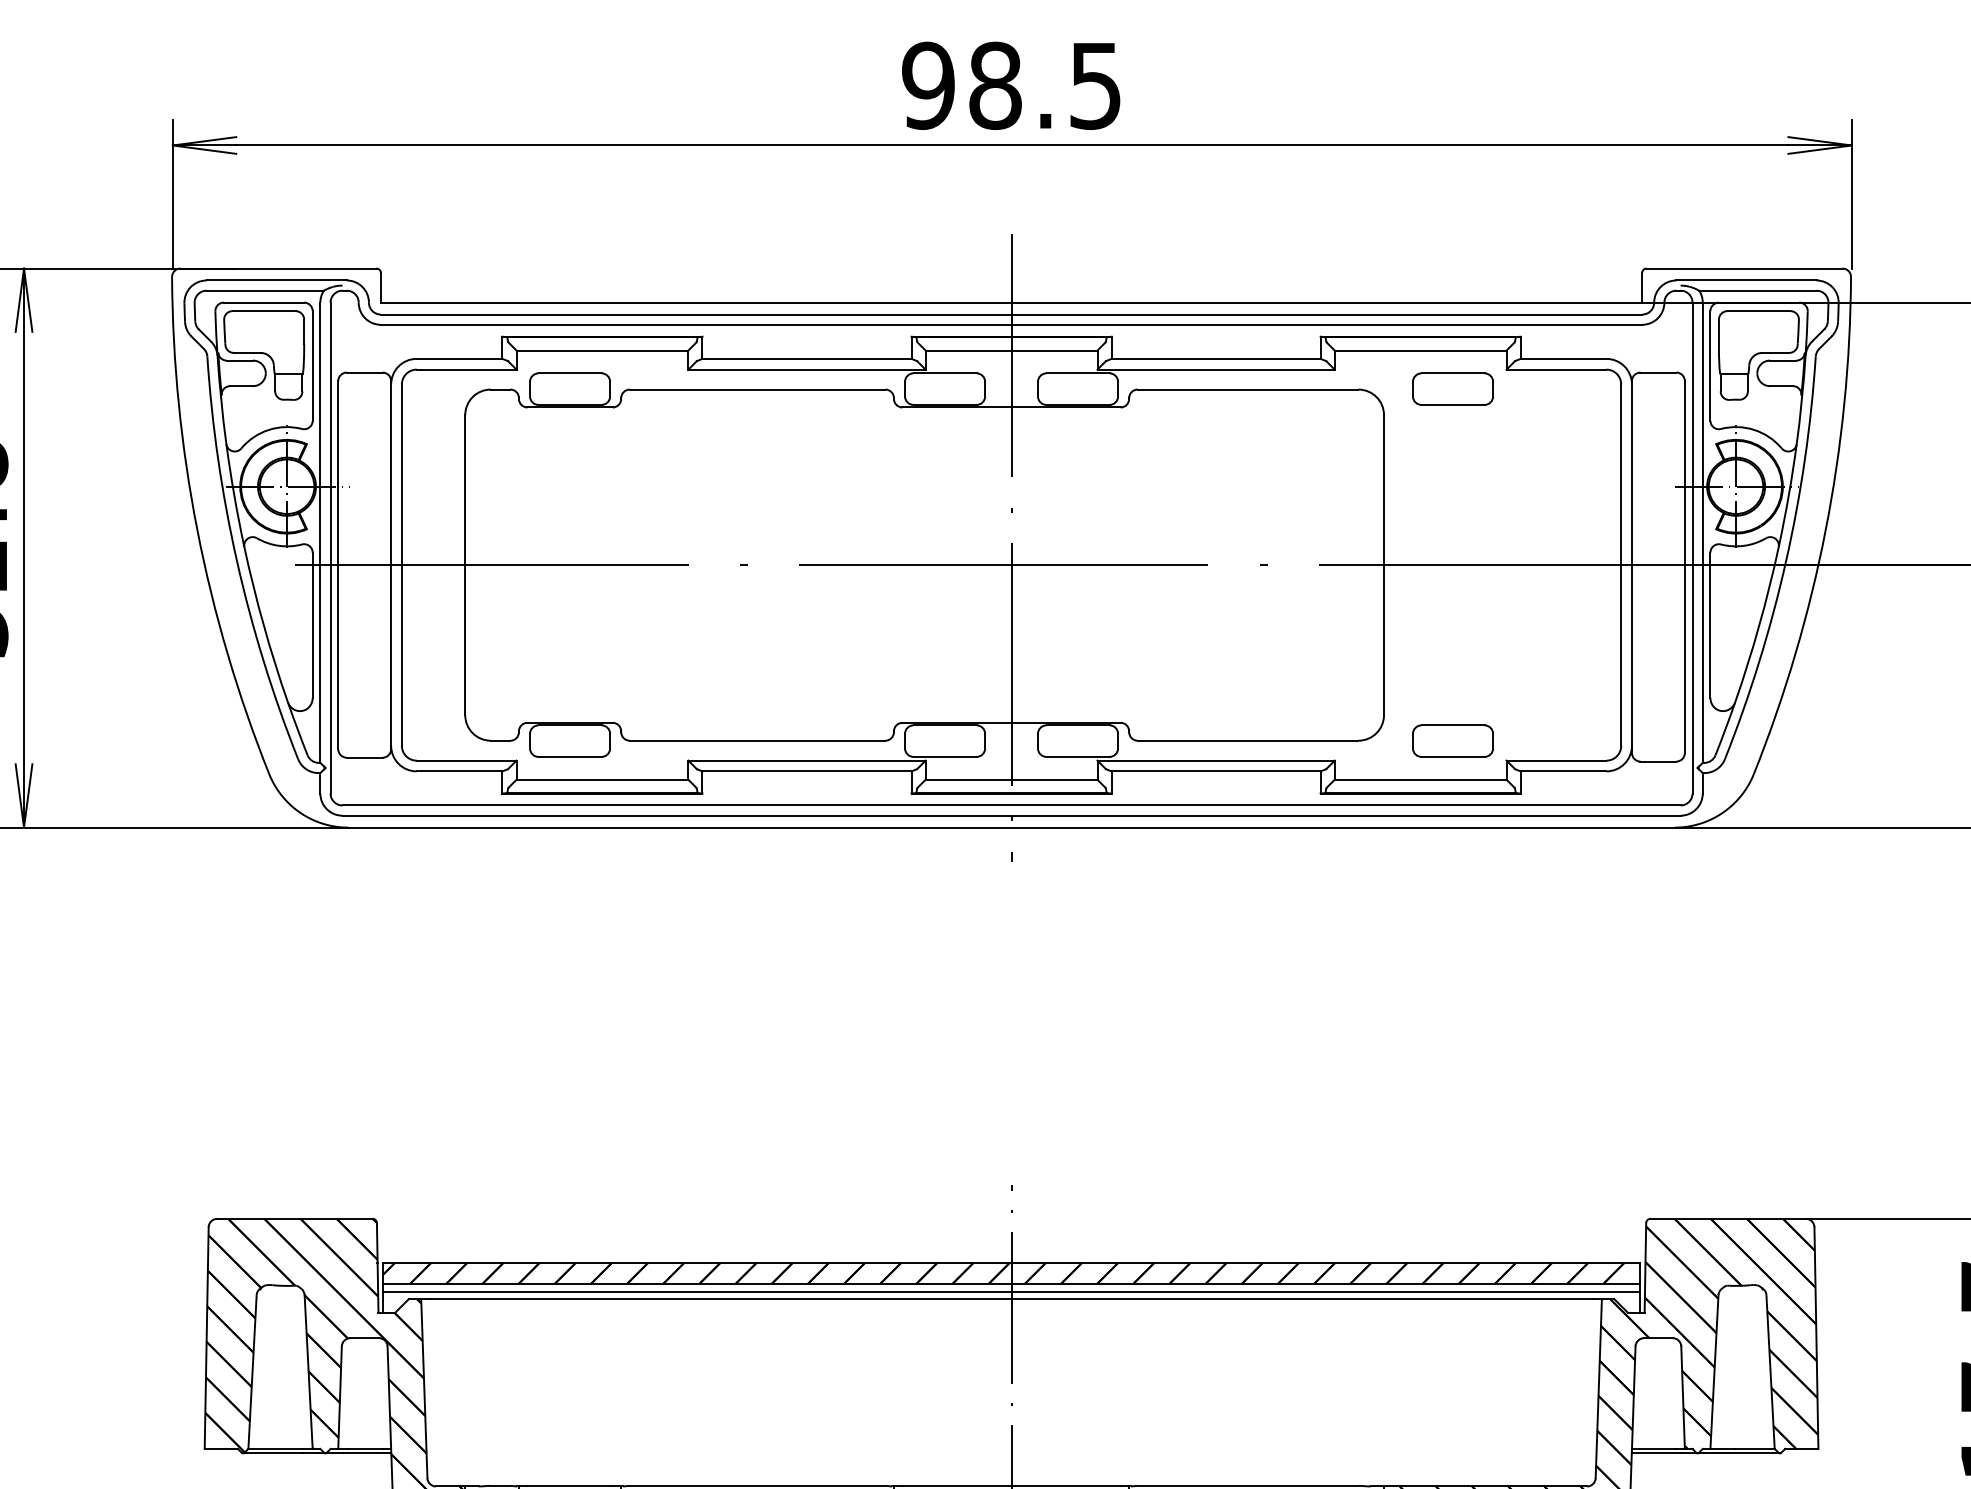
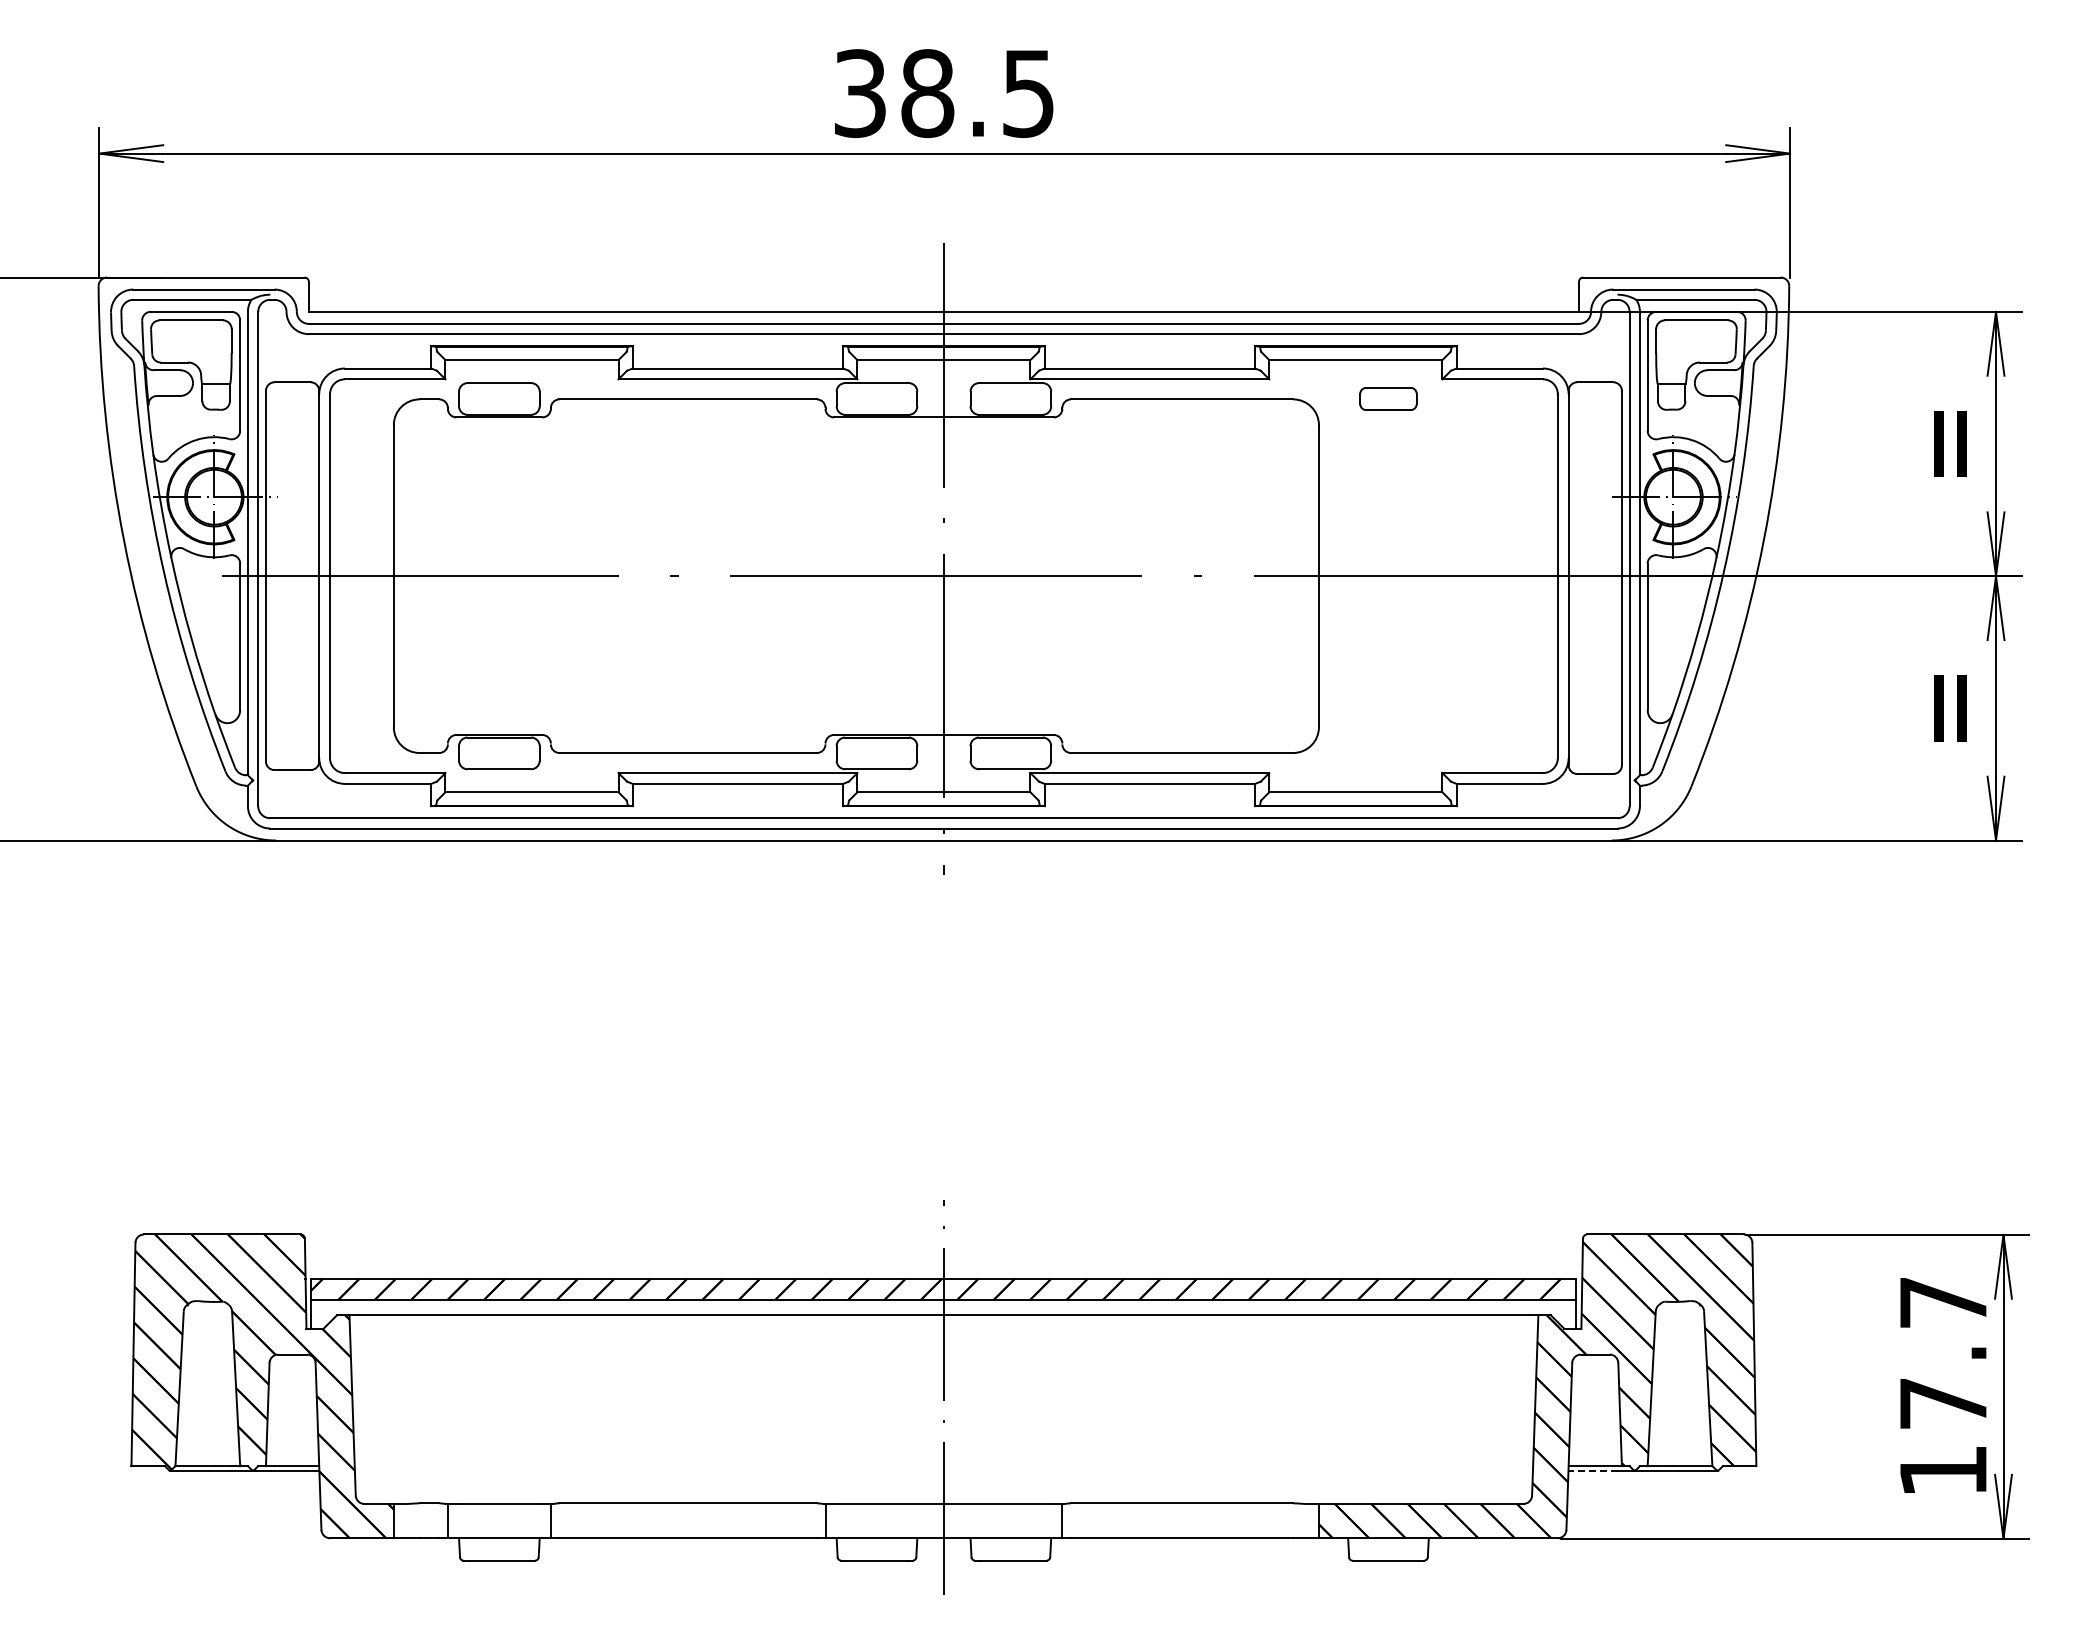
text: (927, 85) -> (859, 93), 98.5 -> 38.5
part: (1453, 388) -> (1388, 398), size x0.7
part: (1453, 741) -> (1388, 753), removed
line: (1011, 1292) -> (943, 1308), removed
line: (1656, 1453) -> (1593, 1470), solid -> dashed

